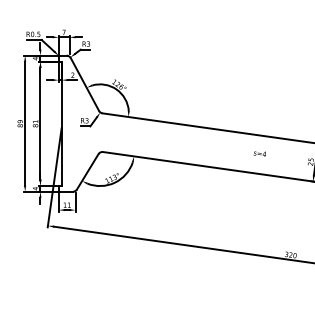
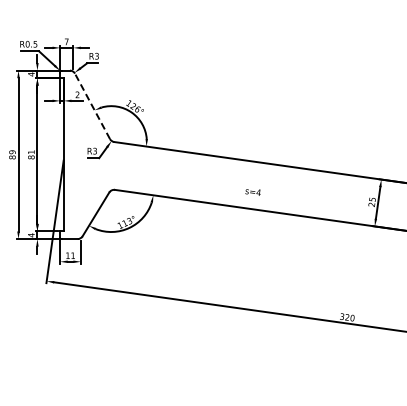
line: (84, 83) -> (92, 105), solid -> dashed
text: (259, 154) -> (252, 192), moved

